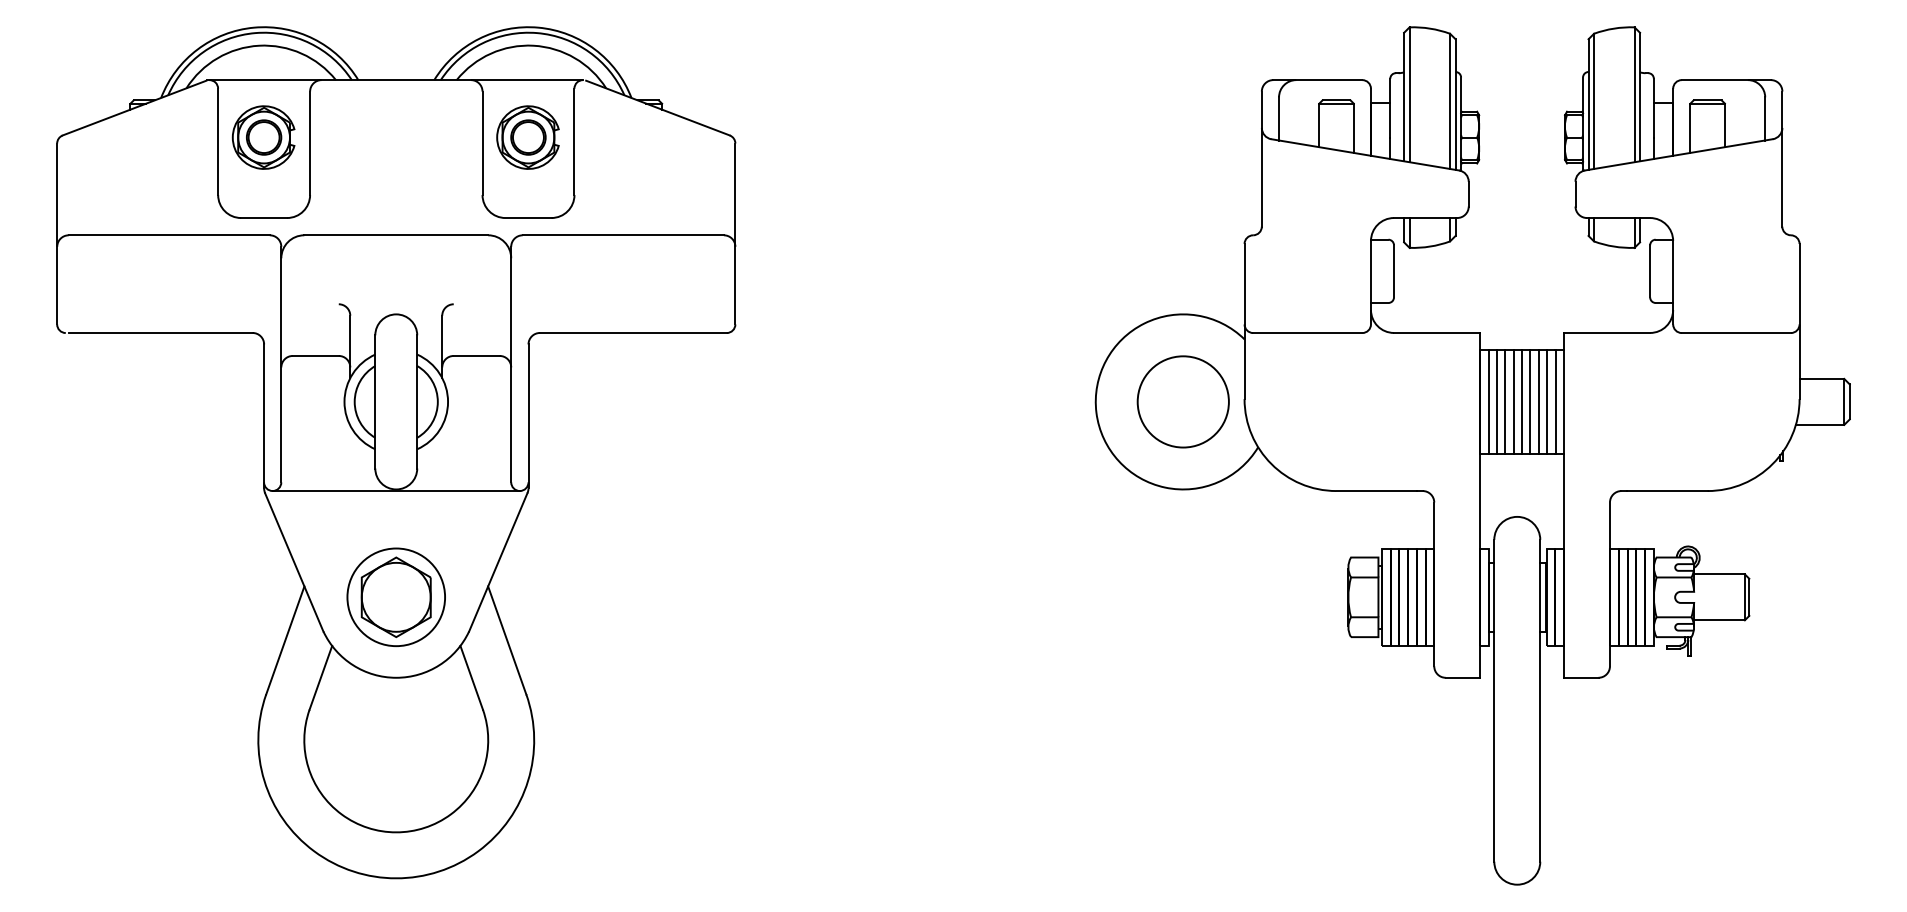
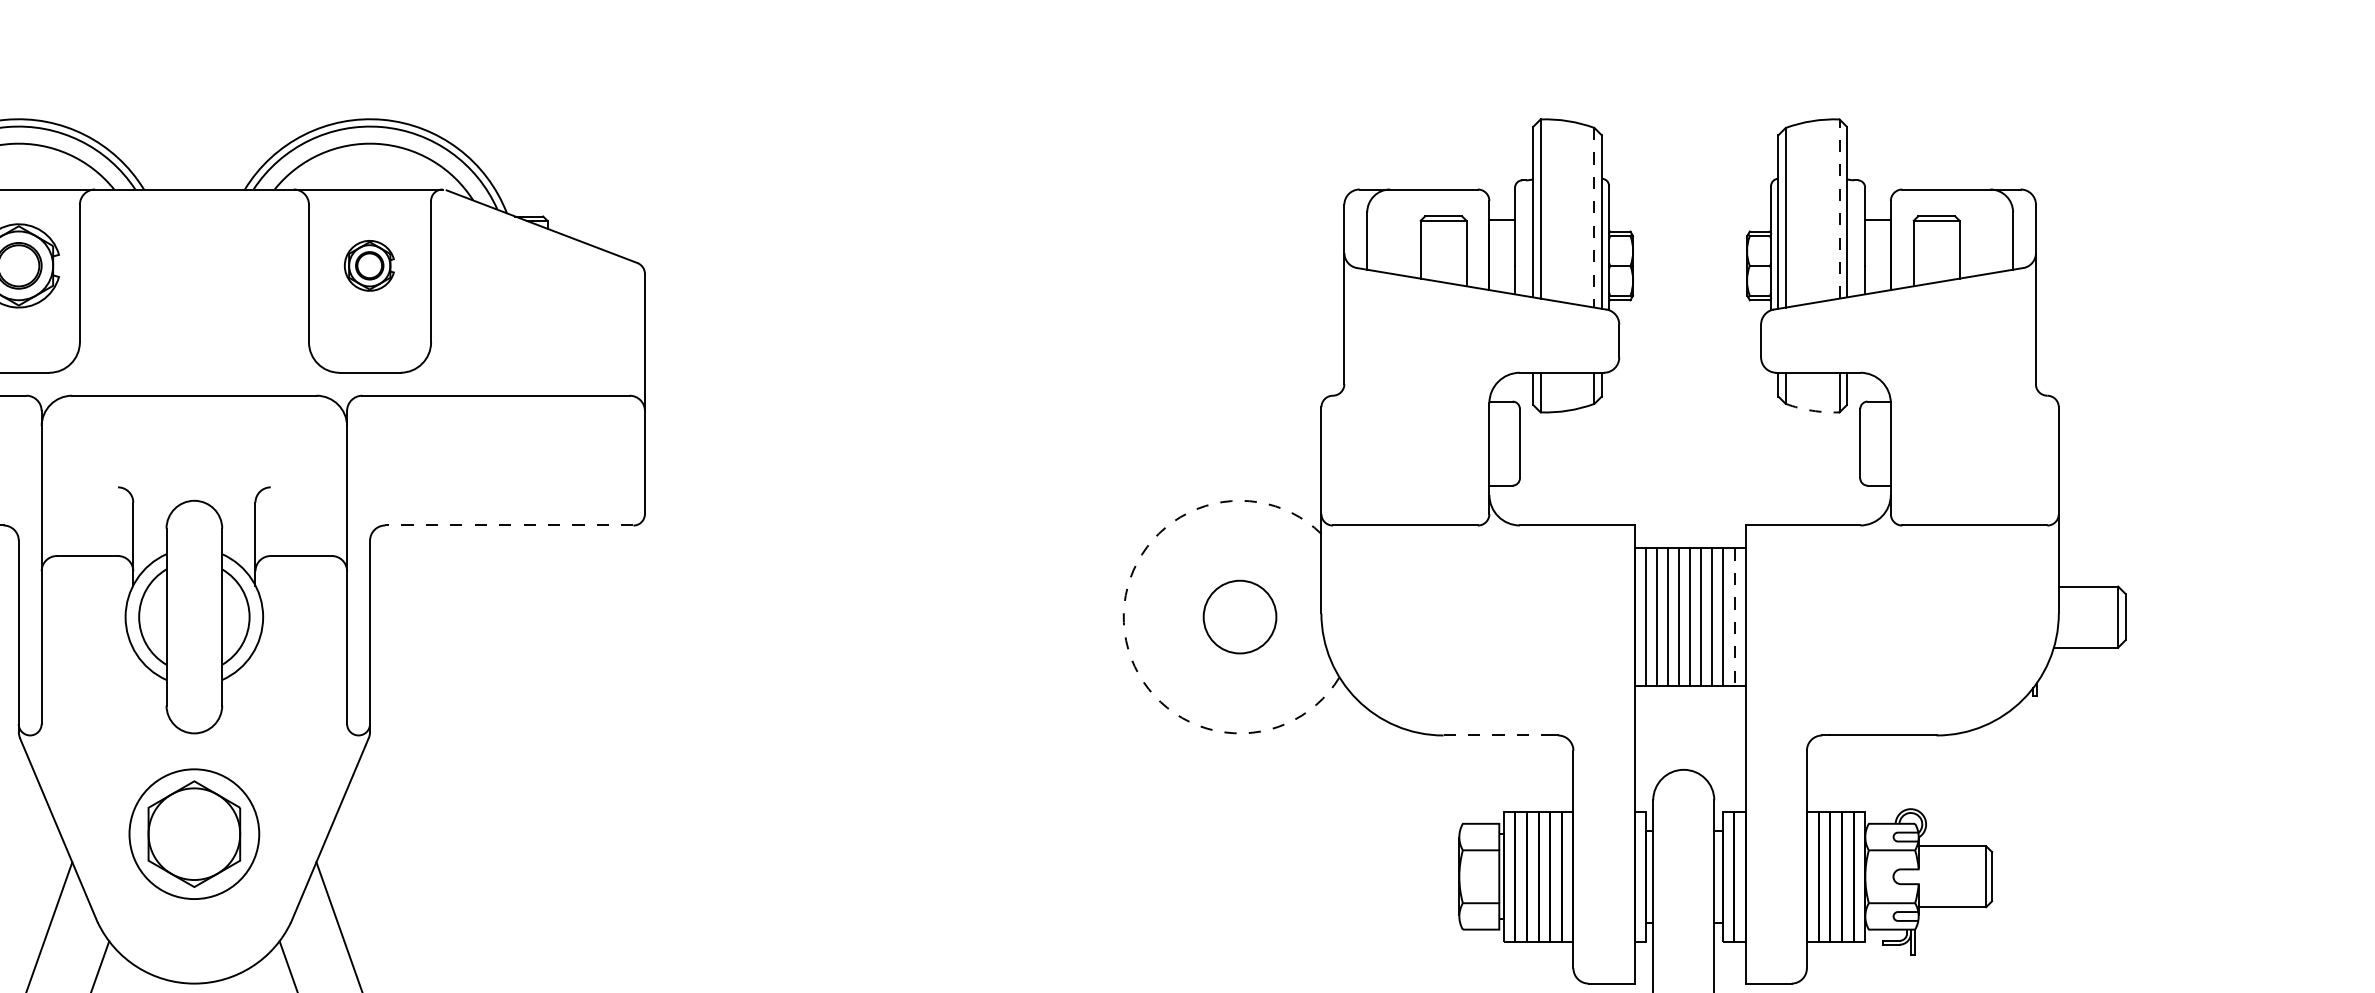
line: (1634, 94) -> (1839, 208), solid -> dashed
line: (1450, 101) -> (1595, 217), solid -> dashed
part: (527, 137) -> (368, 265), size x0.6
arc: (1613, 246) -> (1811, 410), solid -> dashed
line: (632, 332) -> (508, 524), solid -> dashed
circle: (1182, 401) -> (1238, 616), size x0.6
line: (1555, 401) -> (1734, 616), solid -> dashed
arc: (1096, 412) -> (1124, 631), solid -> dashed
line: (395, 491) -> (193, 736), removed
line: (1377, 491) -> (1498, 736), solid -> dashed
part: (395, 597) -> (193, 834), moved

